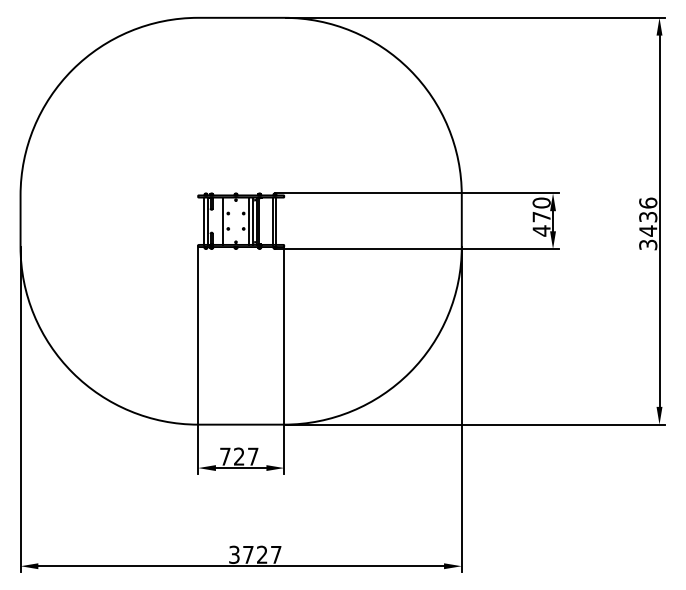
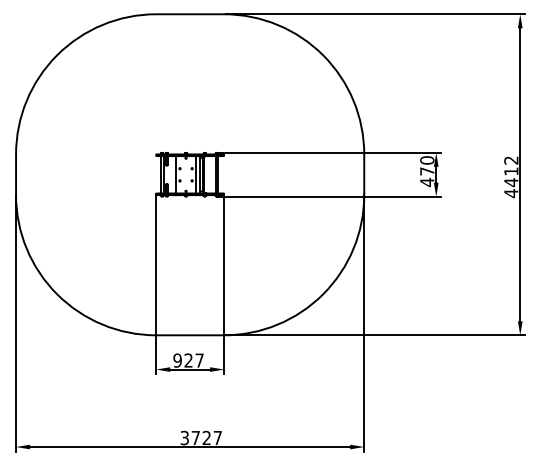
text: (648, 223) -> (511, 176), 3436 -> 4412
text: (224, 456) -> (176, 360), 727 -> 927

